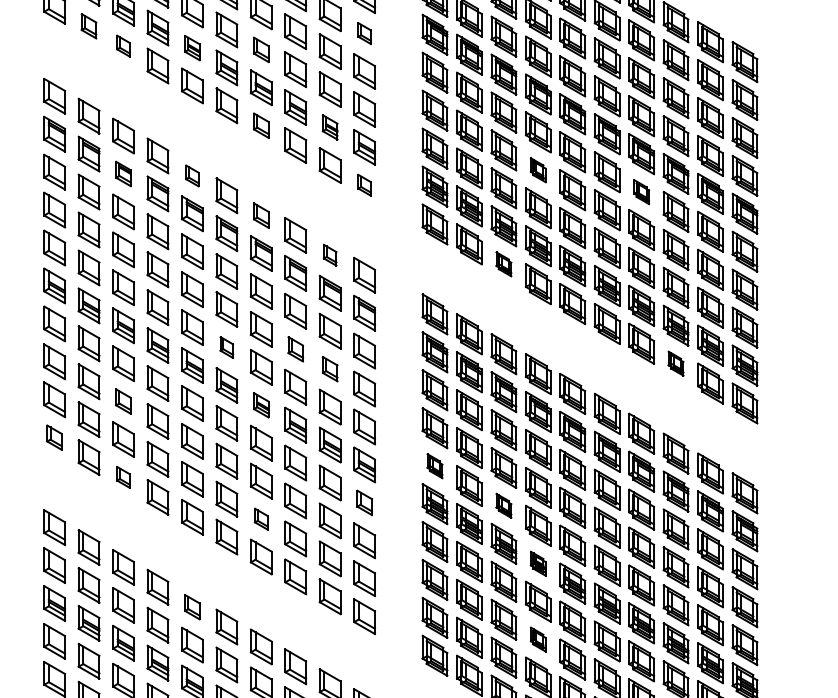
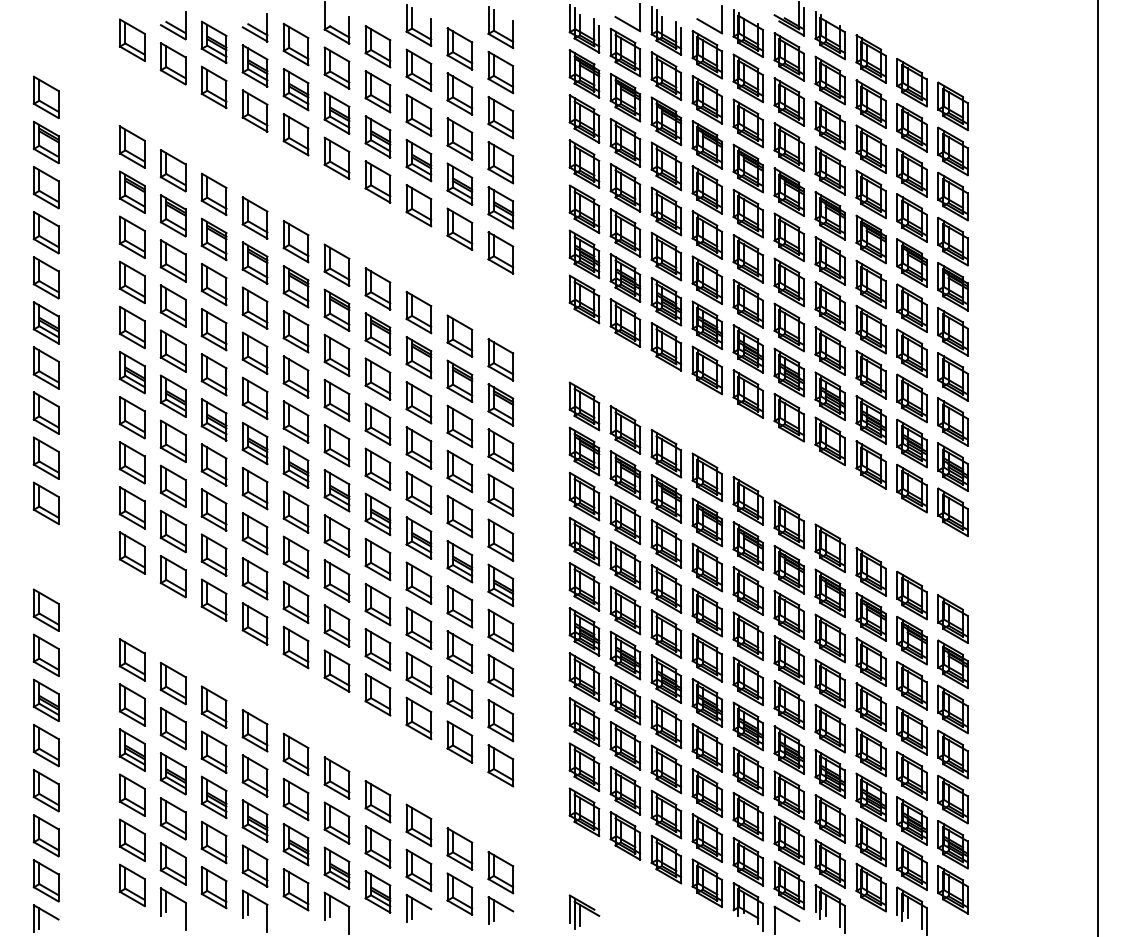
part: (88, 25) -> (172, 63), size x1.43
part: (364, 33) -> (500, 72), size x1.67
part: (122, 46) -> (213, 87), size x1.67
part: (191, 47) -> (295, 89), size x1.43
part: (260, 49) -> (377, 91), size x1.43
part: (260, 125) -> (377, 181), size x1.43
part: (329, 126) -> (459, 183), size x1.43
part: (538, 169) -> (707, 234), size x1.67
part: (122, 174) -> (213, 239), size x1.43
part: (191, 175) -> (295, 241), size x1.67
part: (364, 184) -> (500, 252), size x1.67
part: (641, 191) -> (829, 260), size x1.67
part: (260, 215) -> (377, 288), size x1.43
part: (329, 254) -> (459, 335), size x1.67
part: (503, 264) -> (666, 346), size x1.67
part: (226, 347) -> (336, 445), size x1.67
part: (295, 348) -> (418, 447), size x1.43
part: (675, 363) -> (870, 464), size x1.67
part: (329, 369) -> (459, 471), size x1.43
part: (122, 401) -> (213, 509), size x1.43
part: (260, 405) -> (377, 514), size x1.43
part: (53, 437) -> (131, 552), size x1.43
part: (435, 465) -> (584, 586), size x1.67
part: (122, 476) -> (213, 599), size x1.67
part: (364, 502) -> (500, 630), size x1.43
part: (503, 505) -> (666, 633), size x1.67
part: (260, 518) -> (377, 649), size x1.67
part: (538, 563) -> (707, 702), size x1.67
part: (191, 607) -> (295, 754), size x1.43
part: (538, 639) -> (707, 792), size x1.67

